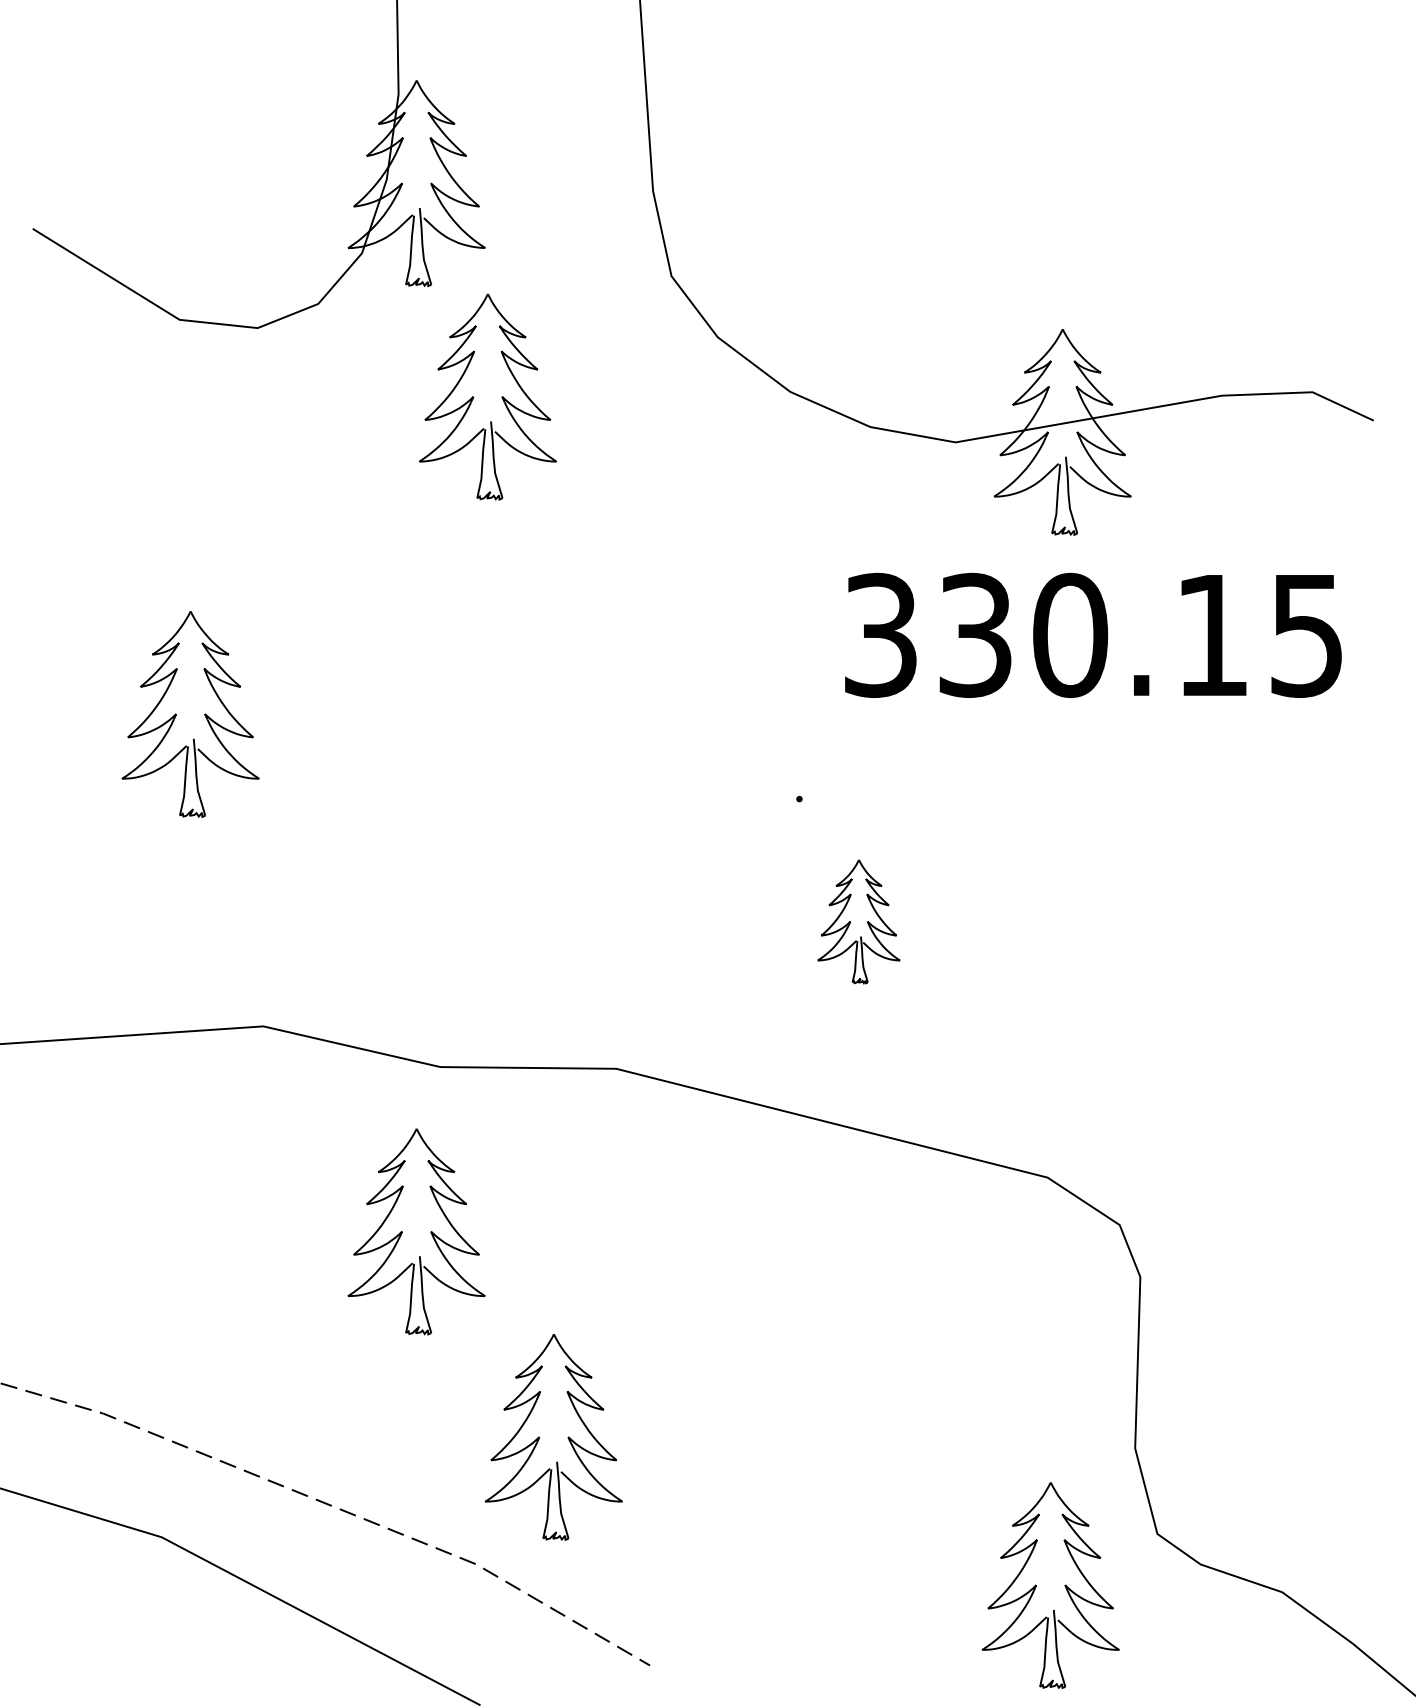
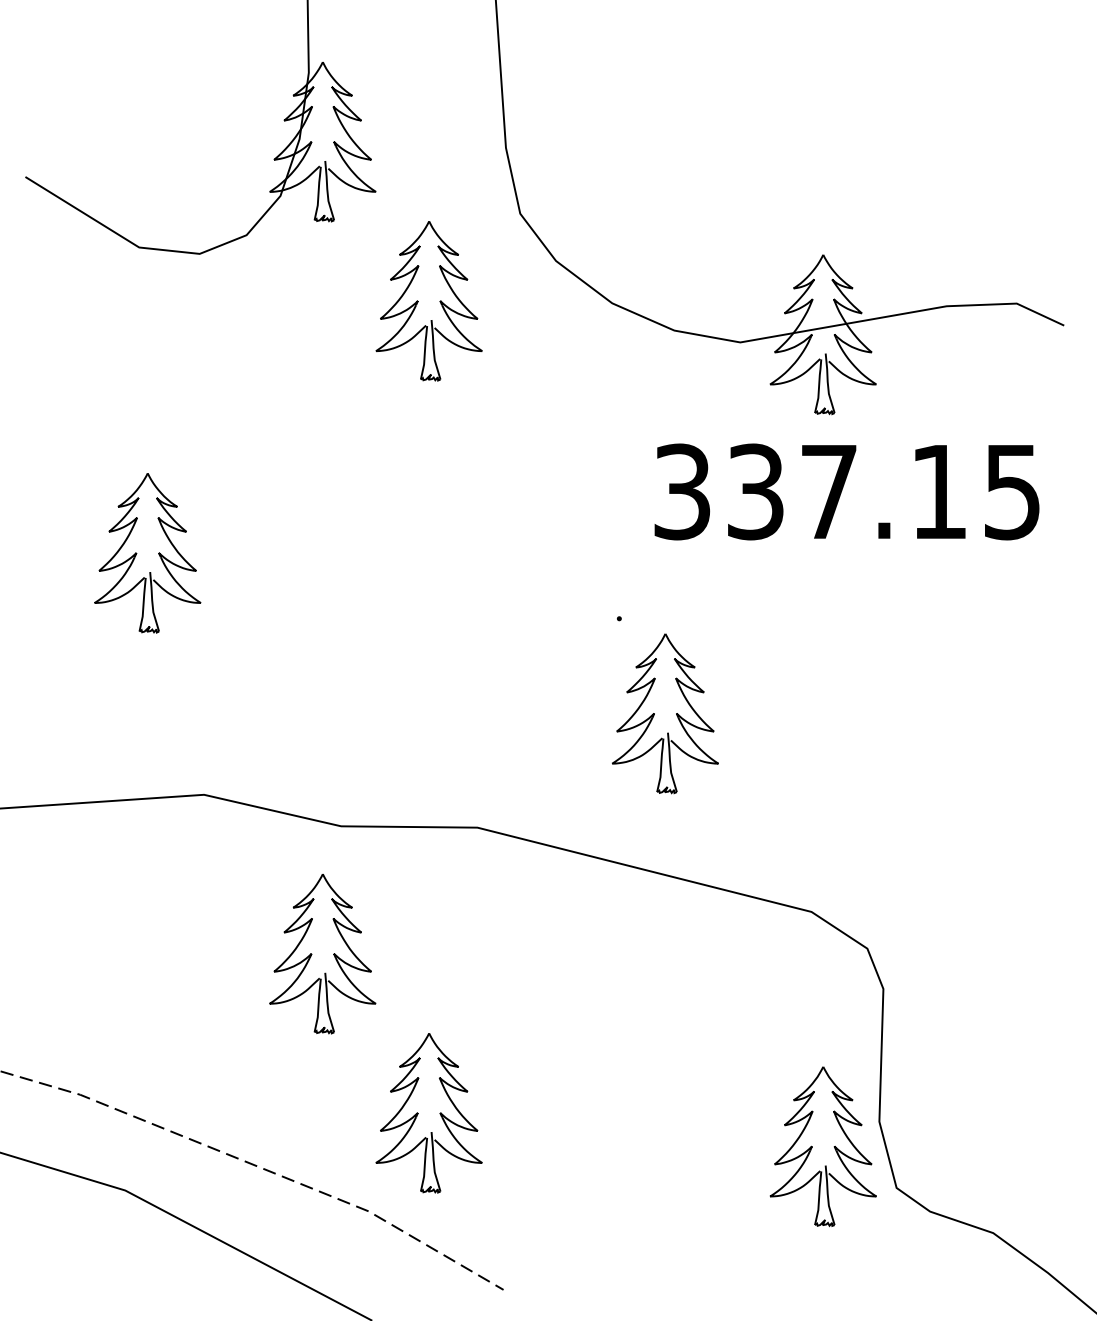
part: (474, 397) -> (418, 301), moved
text: (1070, 634) -> (829, 491), 330.15 -> 337.15
part: (858, 921) -> (665, 713), size x1.67
part: (1036, 1585) -> (812, 1146), moved

